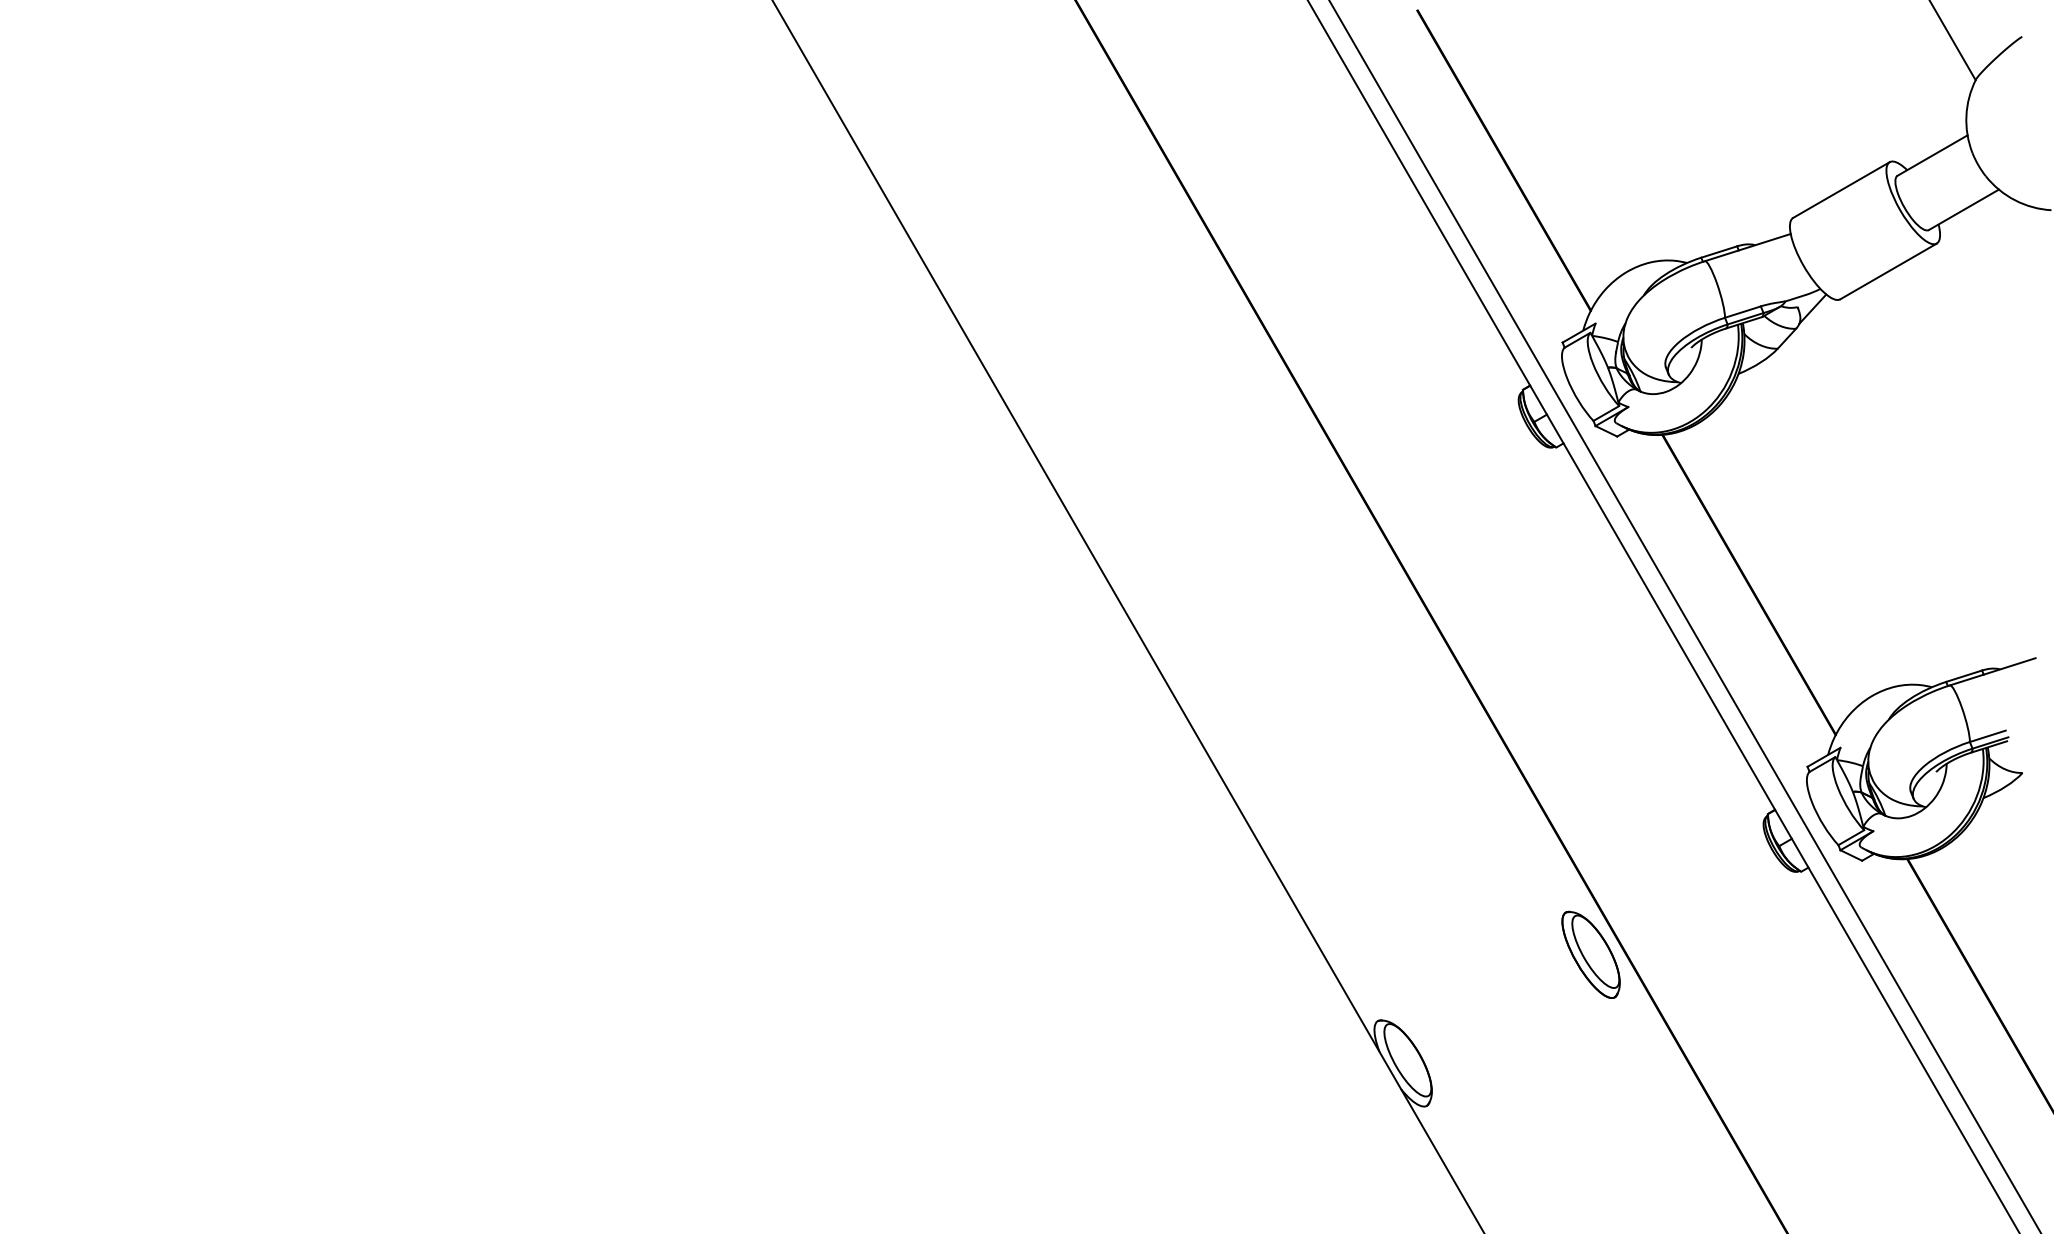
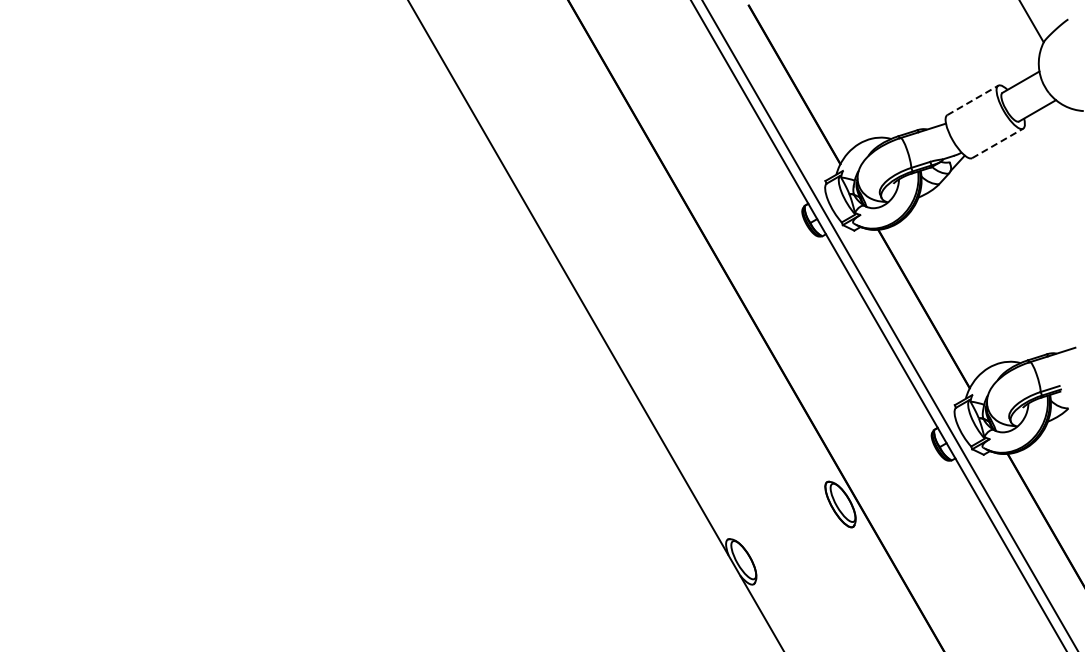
line: (1842, 190) -> (973, 100), solid -> dashed
line: (1890, 271) -> (998, 143), solid -> dashed

